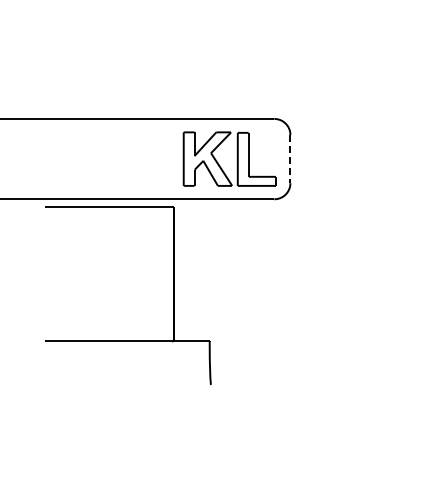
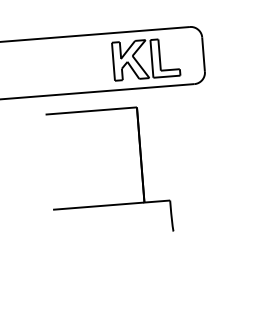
part: (236, 158) -> (150, 58), moved
line: (290, 159) -> (203, 54), dashed -> solid
part: (173, 295) -> (141, 170), moved

